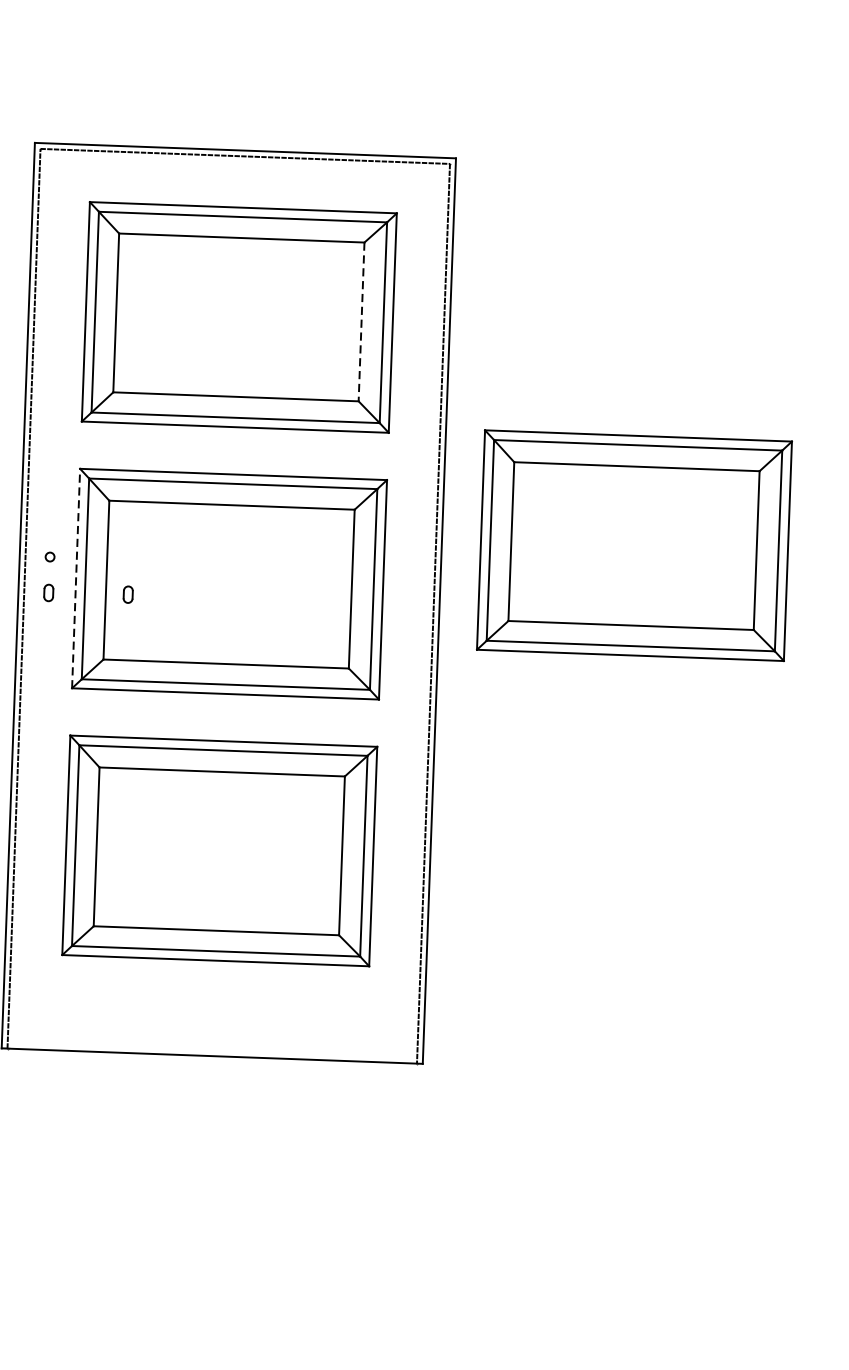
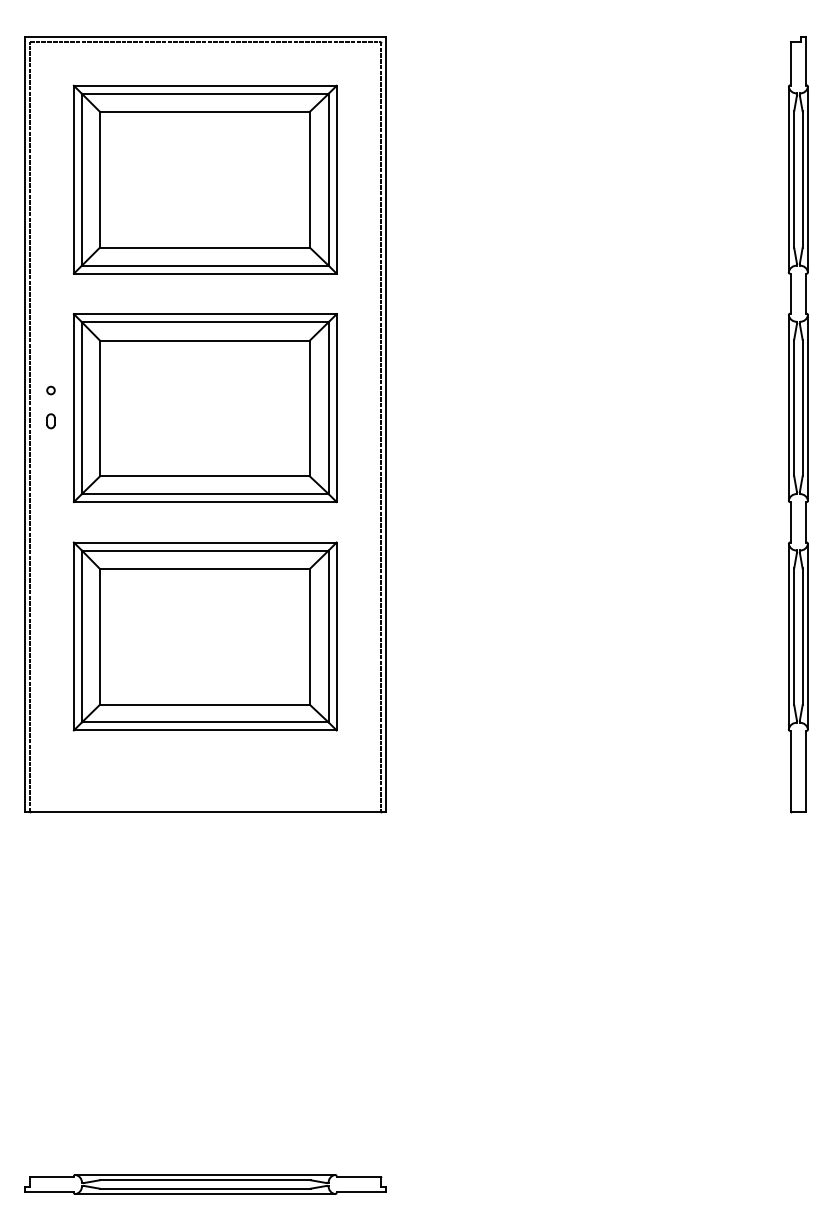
line: (361, 321) -> (309, 179), dashed -> solid
part: (633, 545) -> (549, 362), removed
line: (75, 578) -> (73, 408), dashed -> solid
part: (127, 594) -> (118, 420), removed

